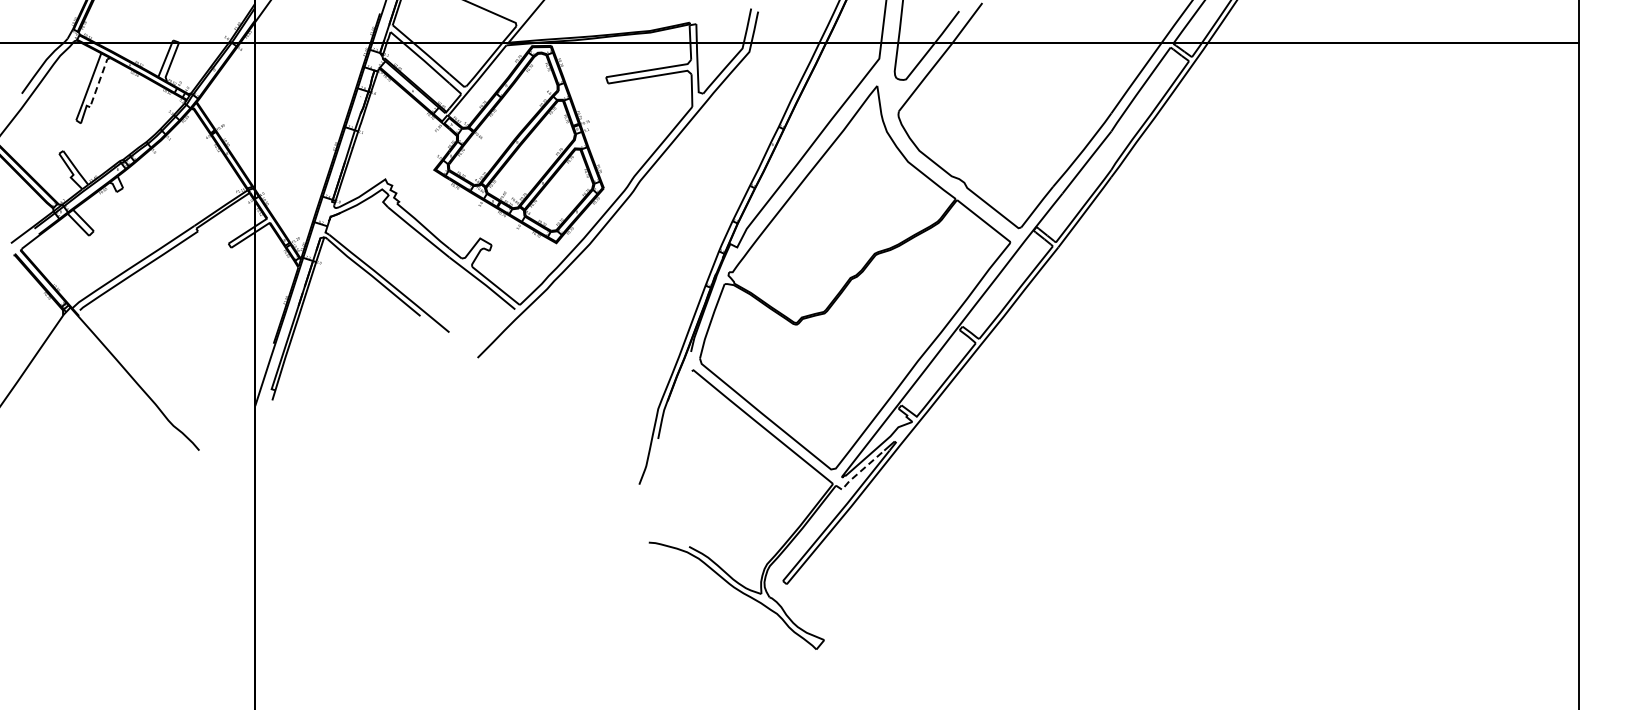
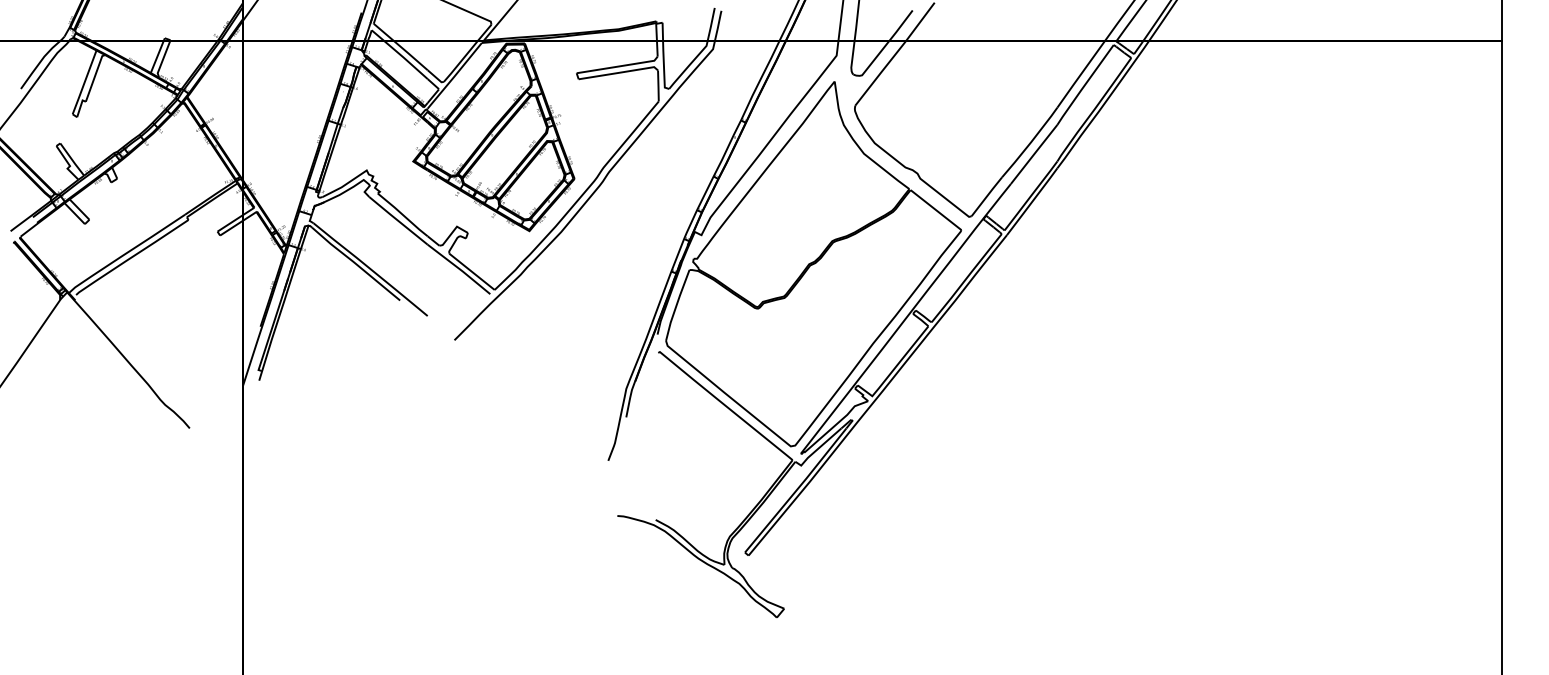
line: (99, 80) -> (94, 76), dashed -> solid
line: (858, 472) -> (816, 449), dashed -> solid

